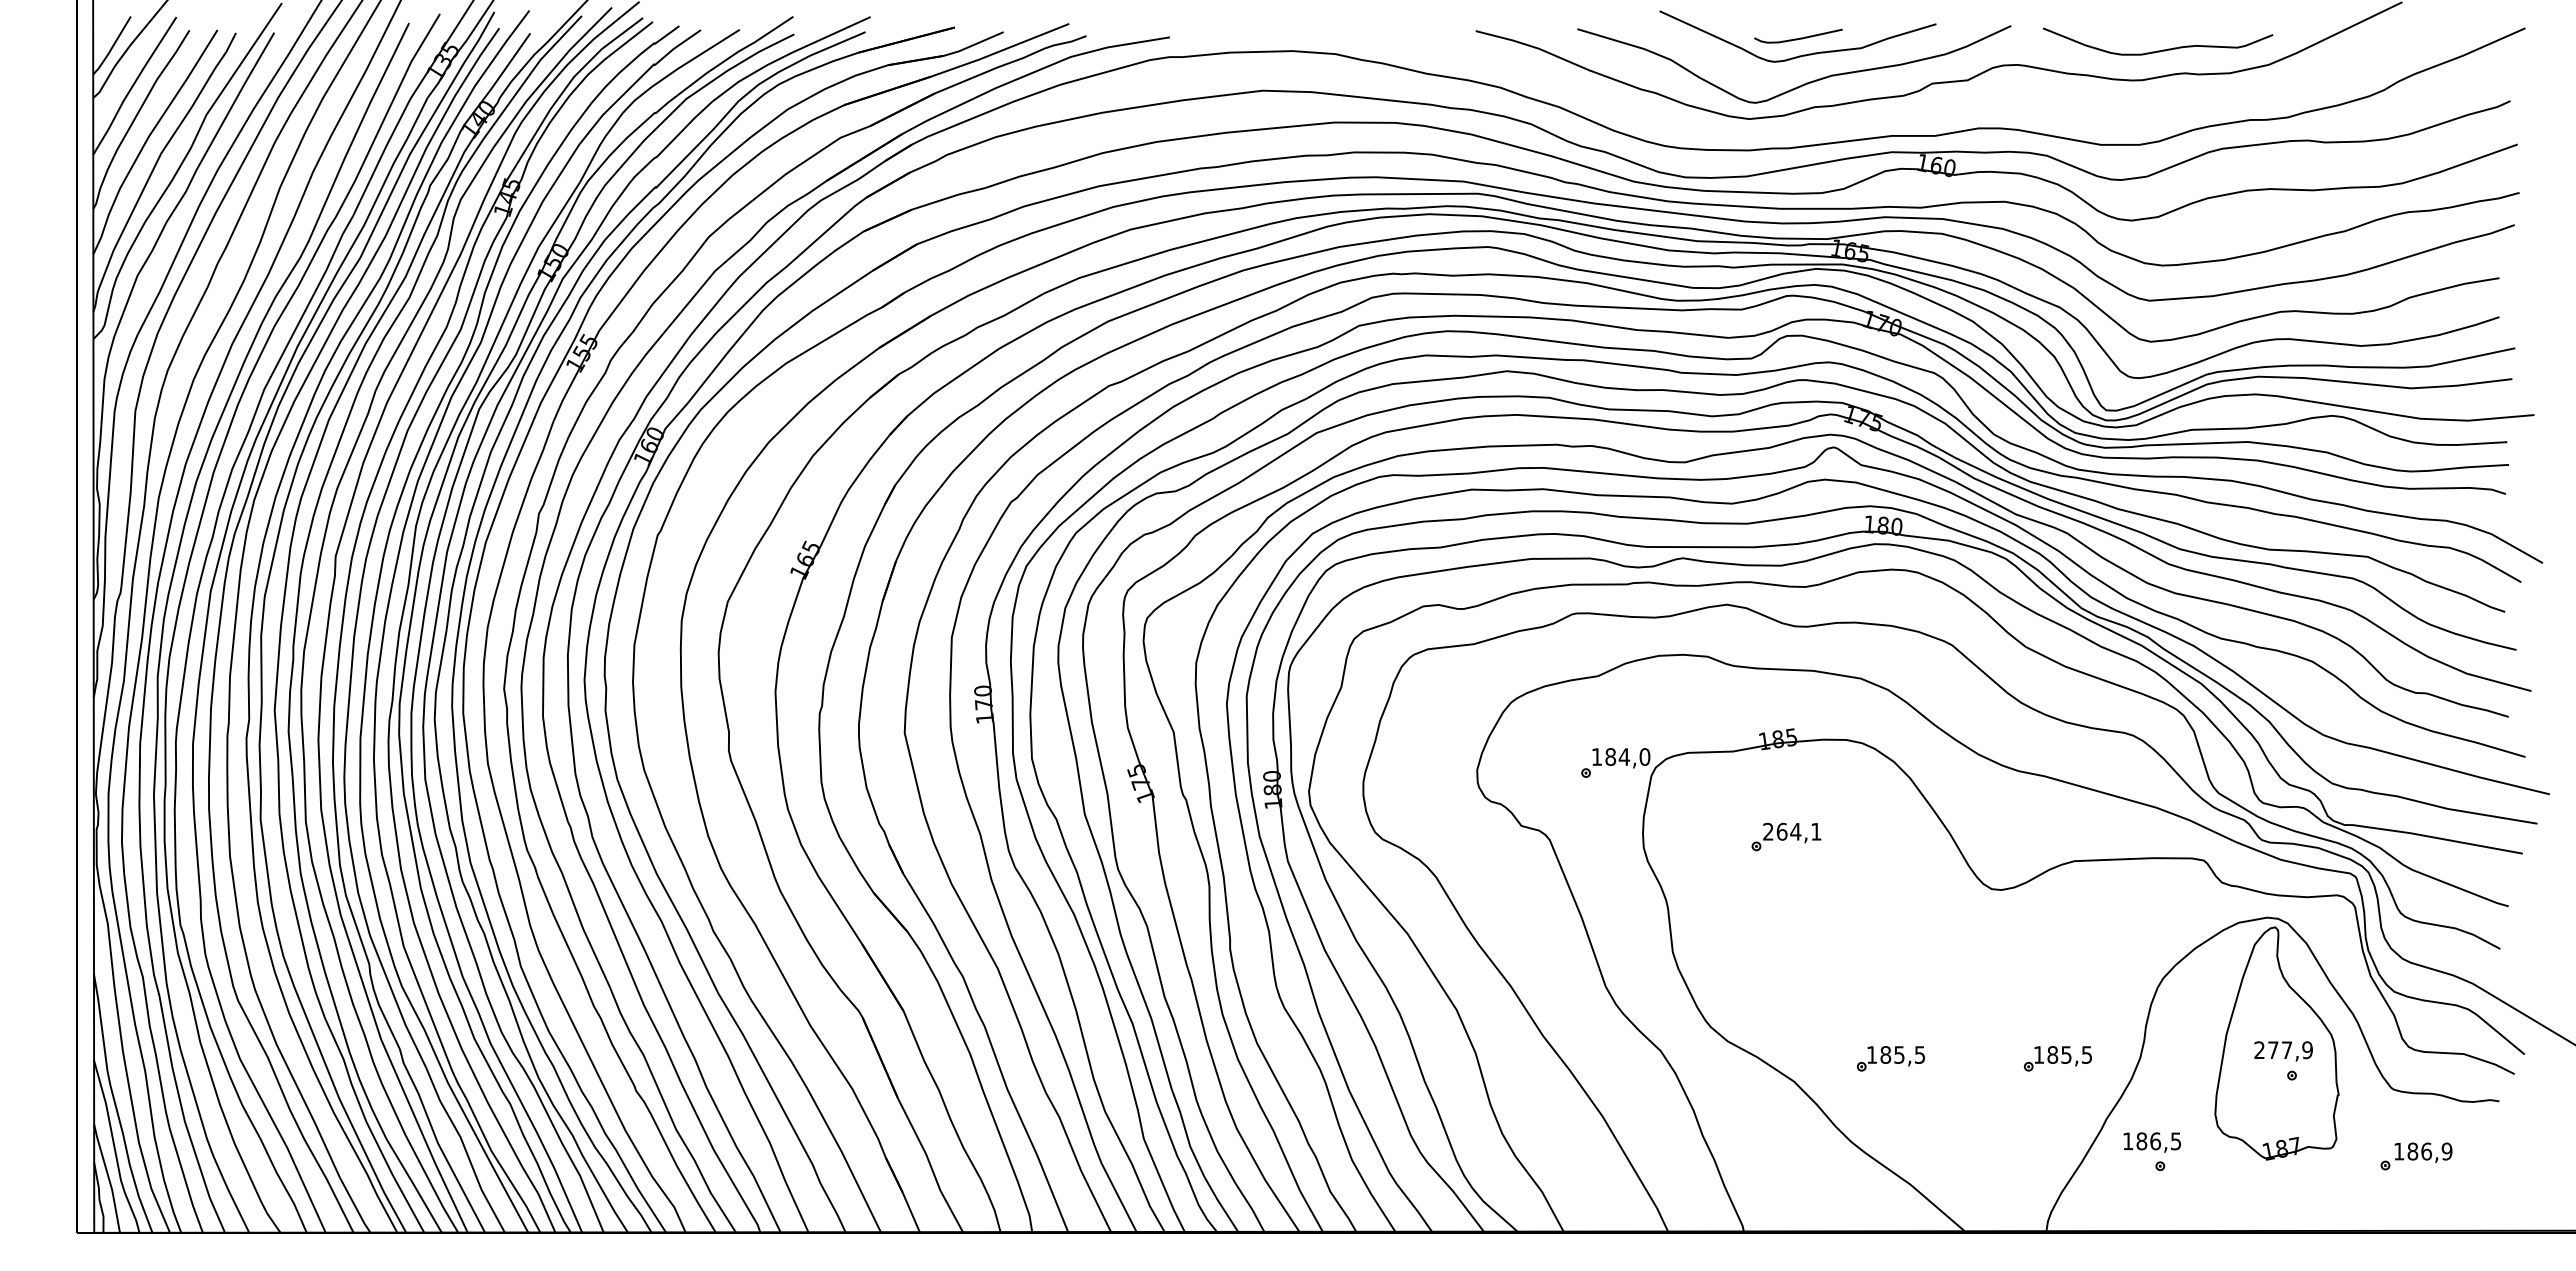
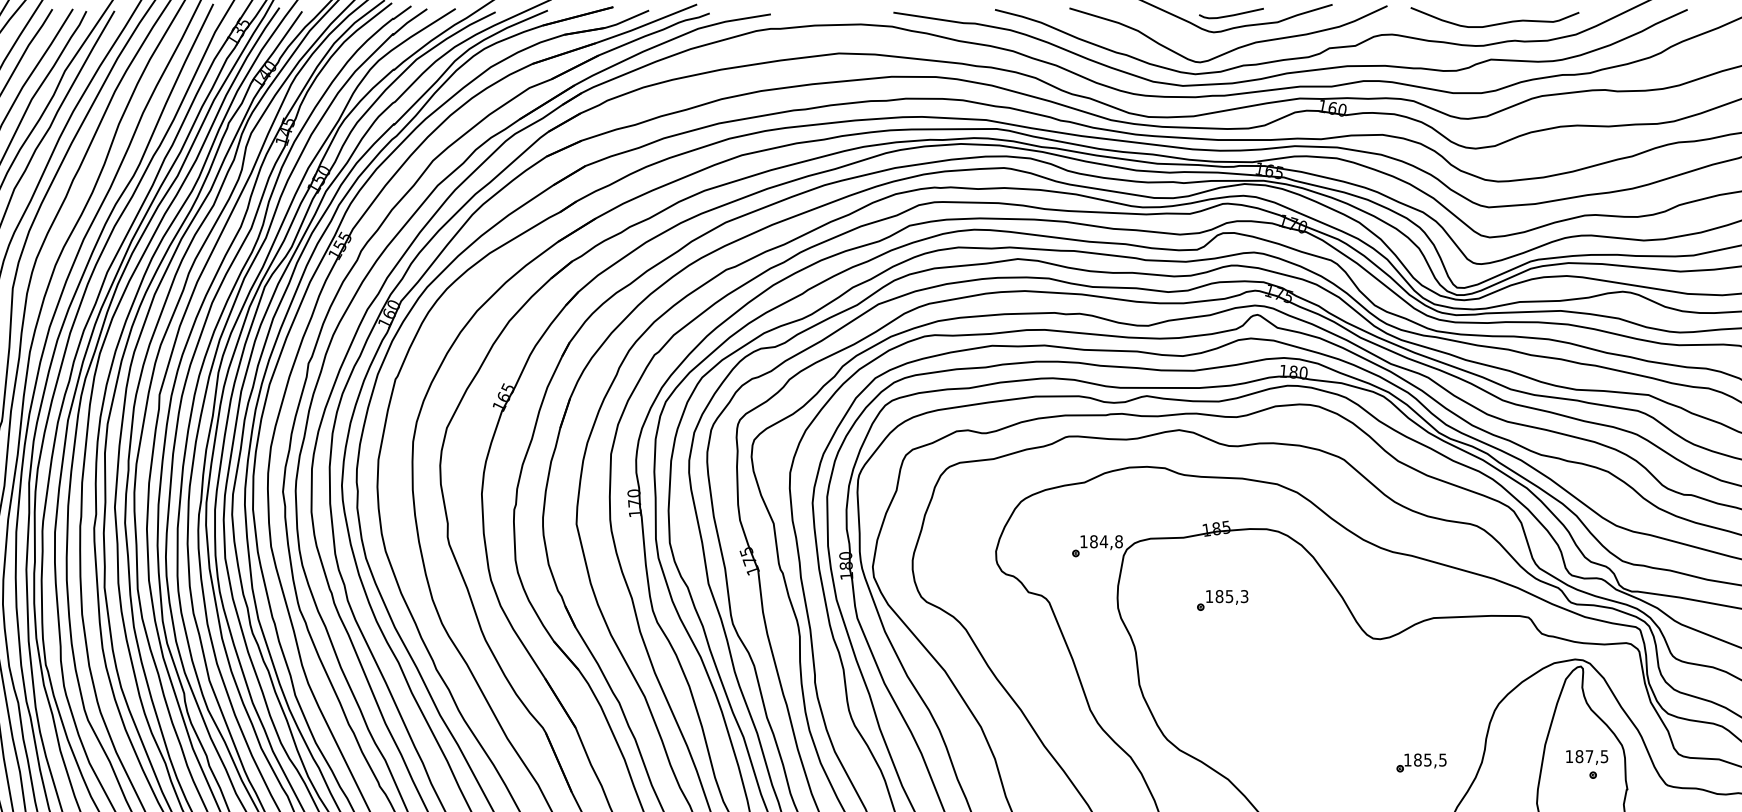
curve: (1883, 115) -> (1293, 71), added
text: (1644, 756) -> (1118, 541), 184,0 -> 184,8
text: (1792, 831) -> (1227, 596), 264,1 -> 185,3
text: (2283, 1050) -> (1586, 756), 277,9 -> 187,5
part: (1890, 1058) -> (1298, 762), removed

